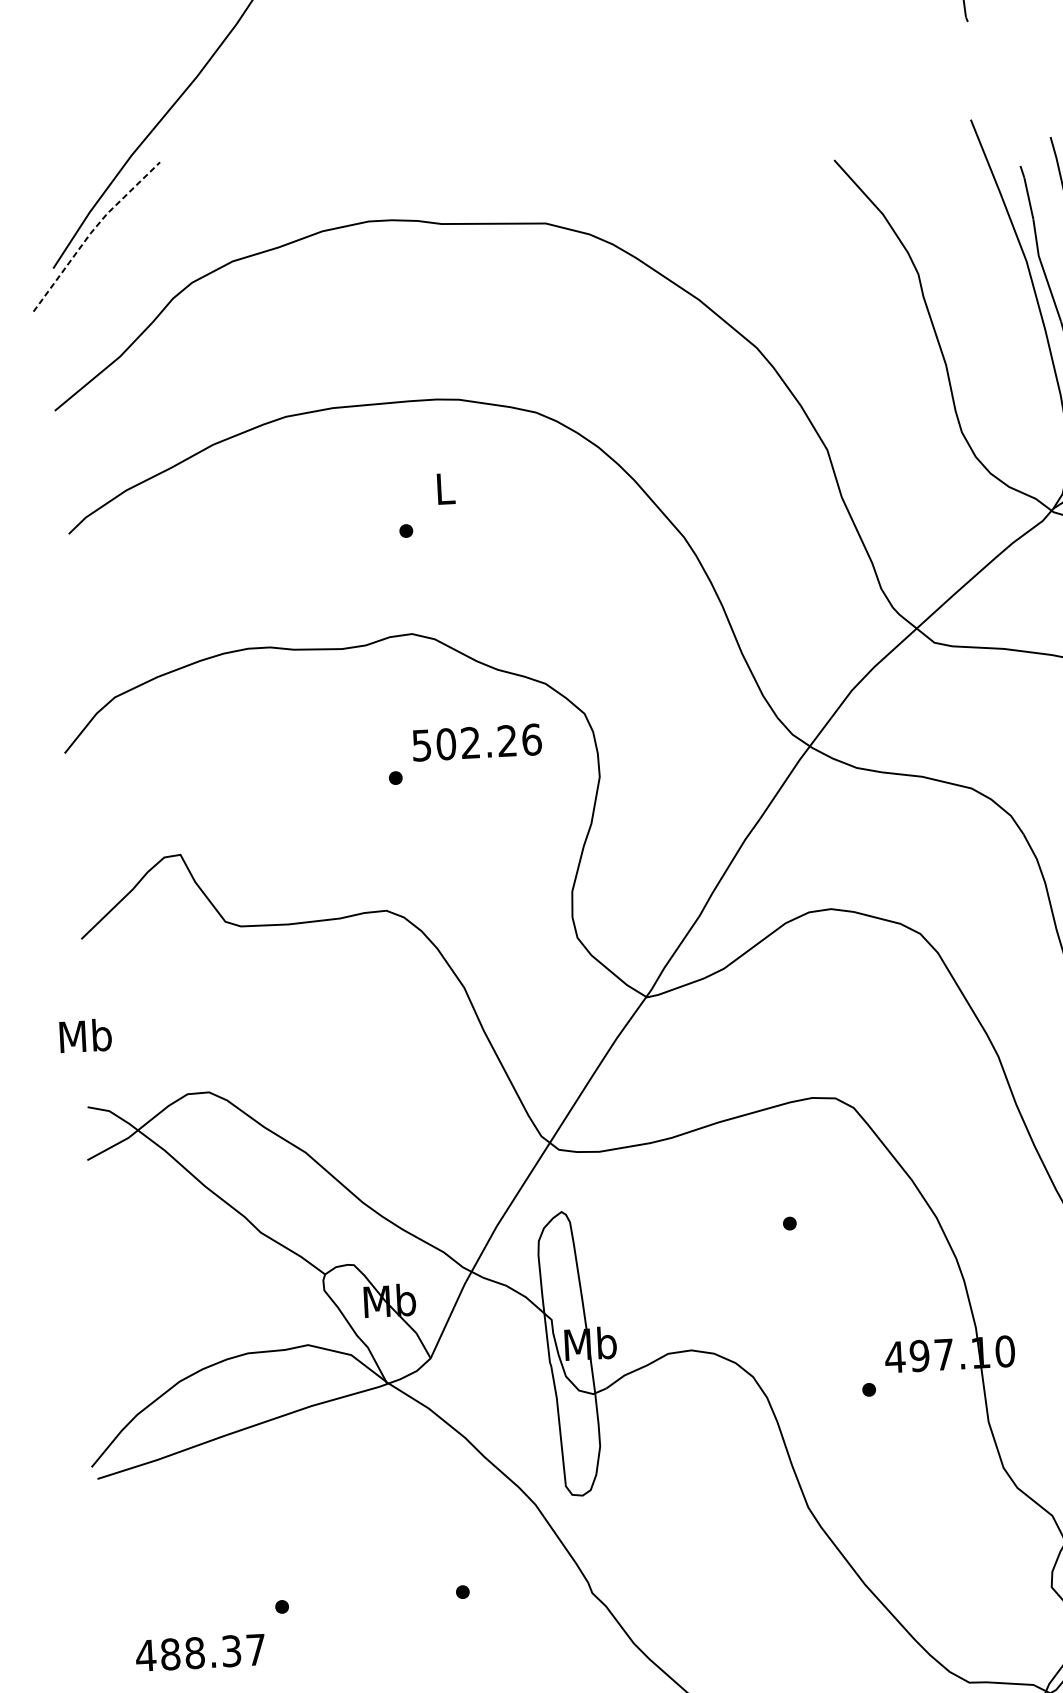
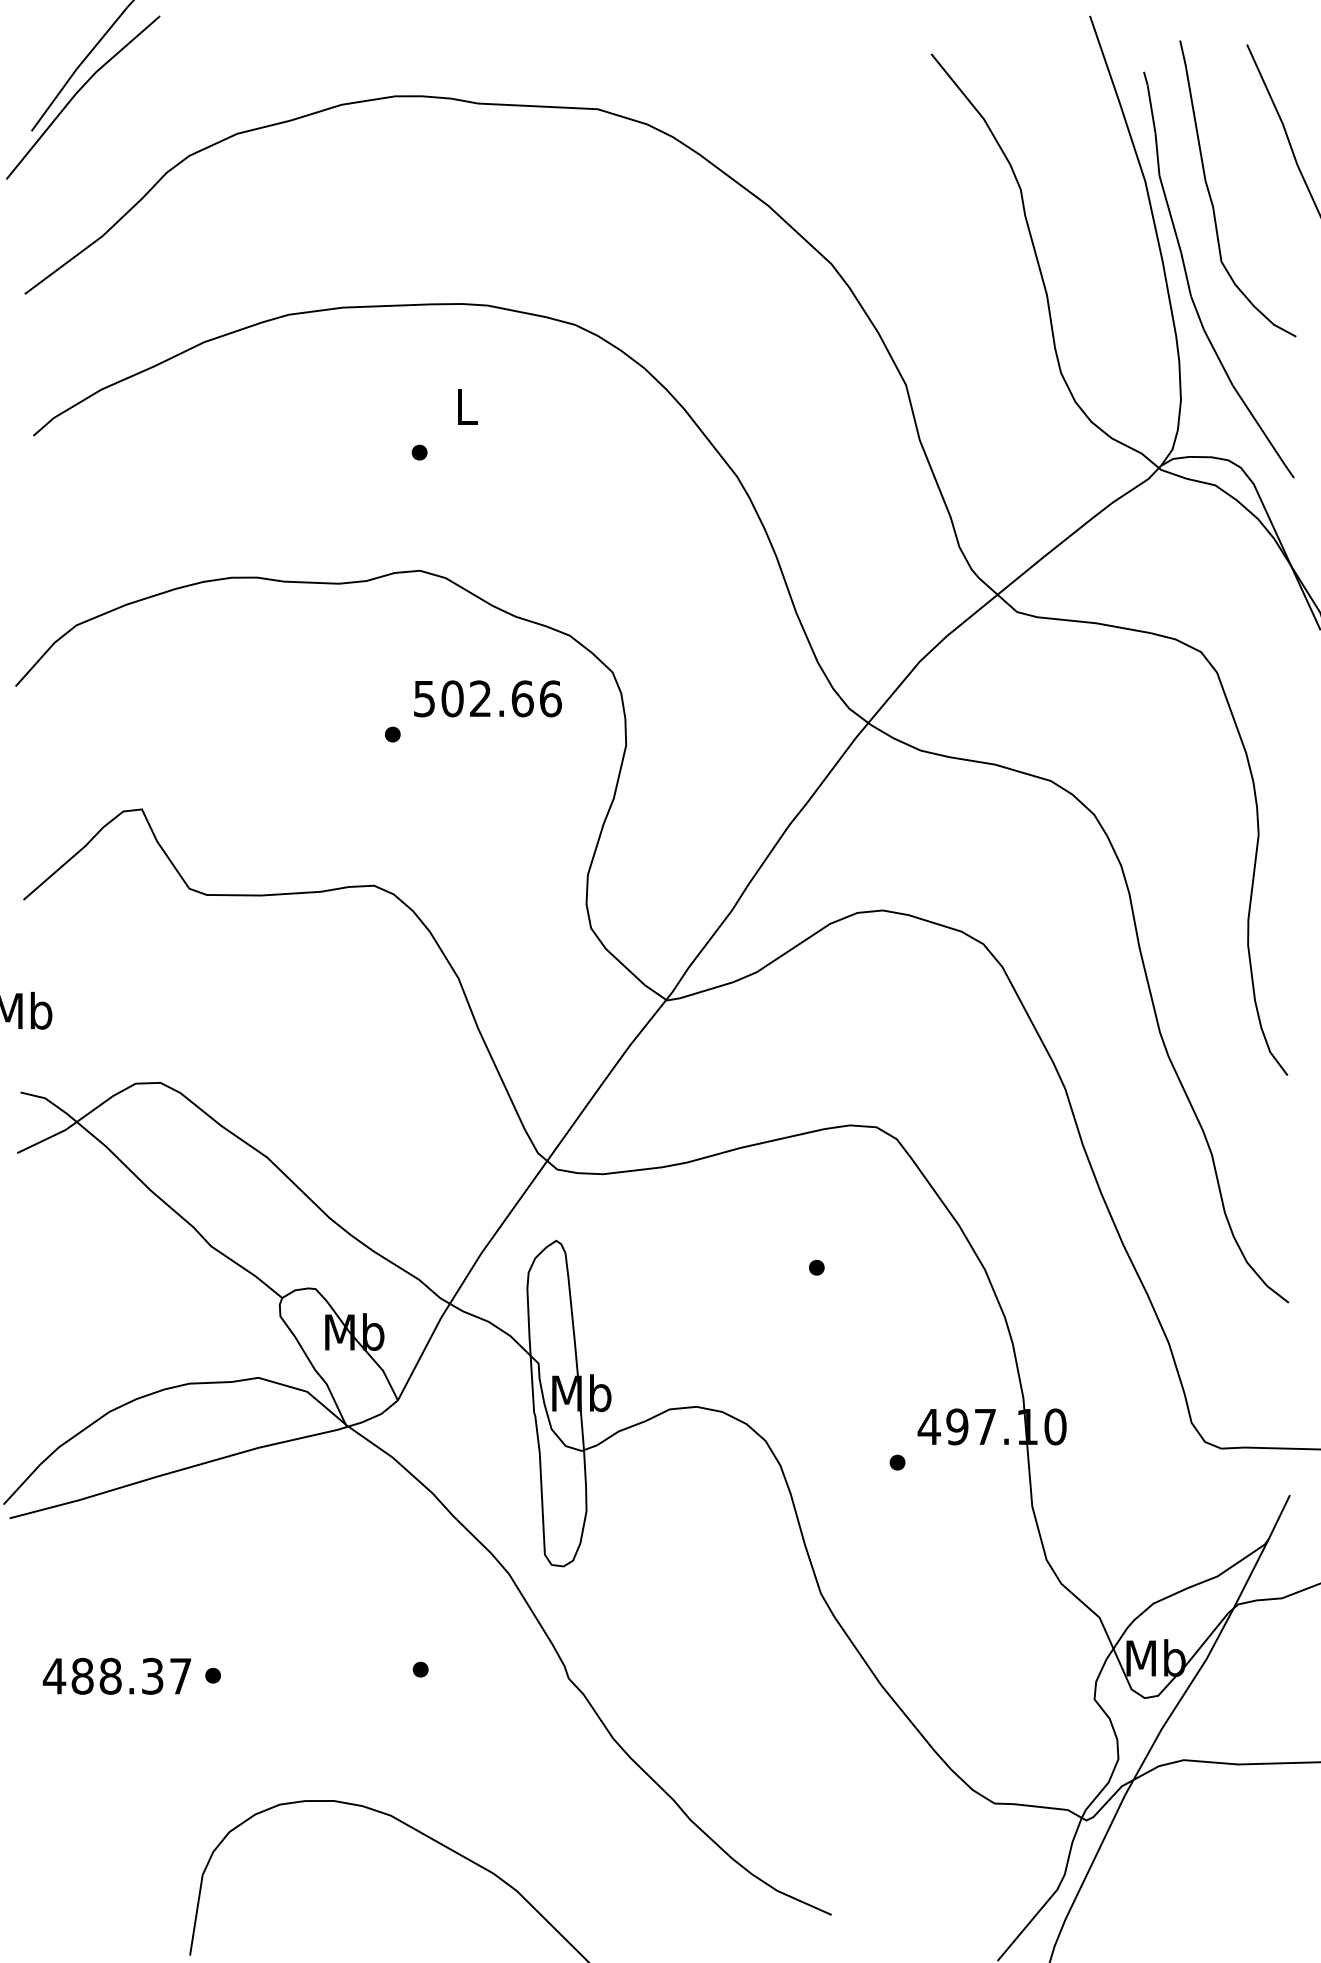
line: (91, 232) -> (77, 92), dashed -> solid
text: (507, 740) -> (522, 698), 502.26 -> 502.66
text: (200, 1652) -> (116, 1675), moved

